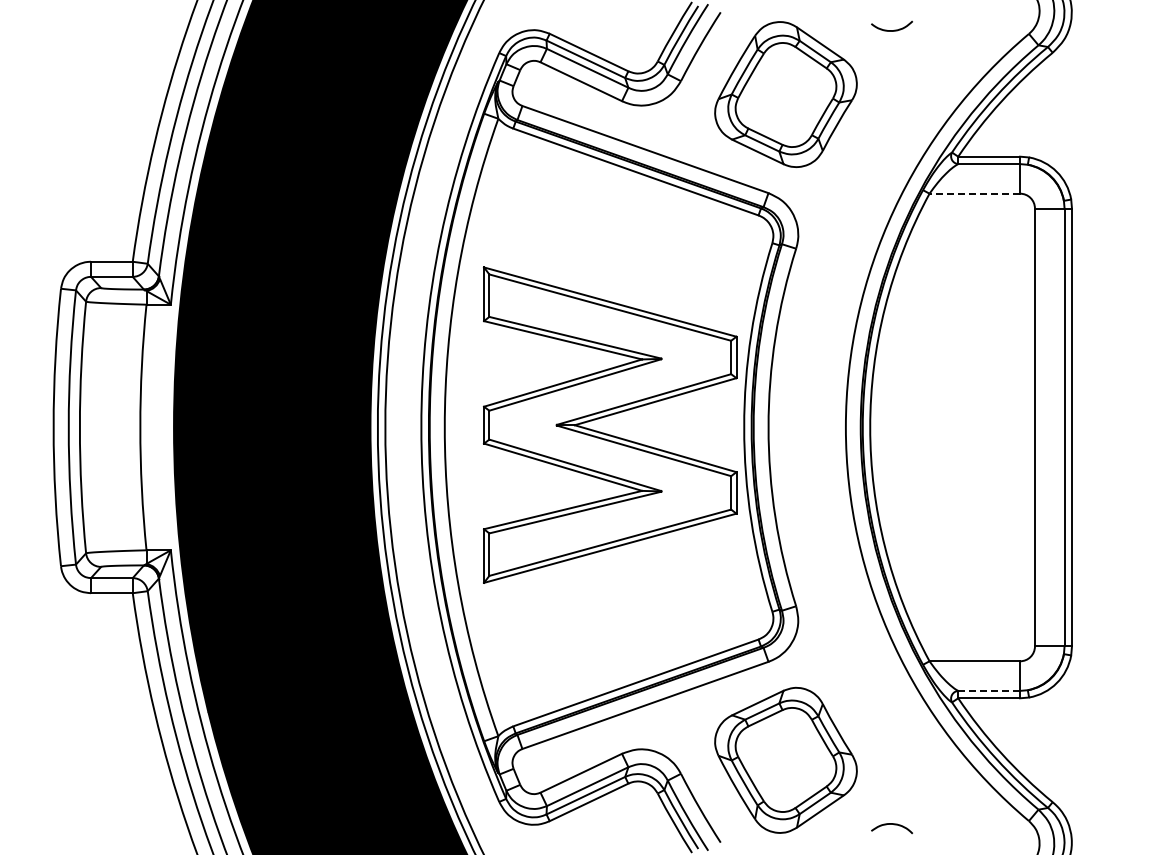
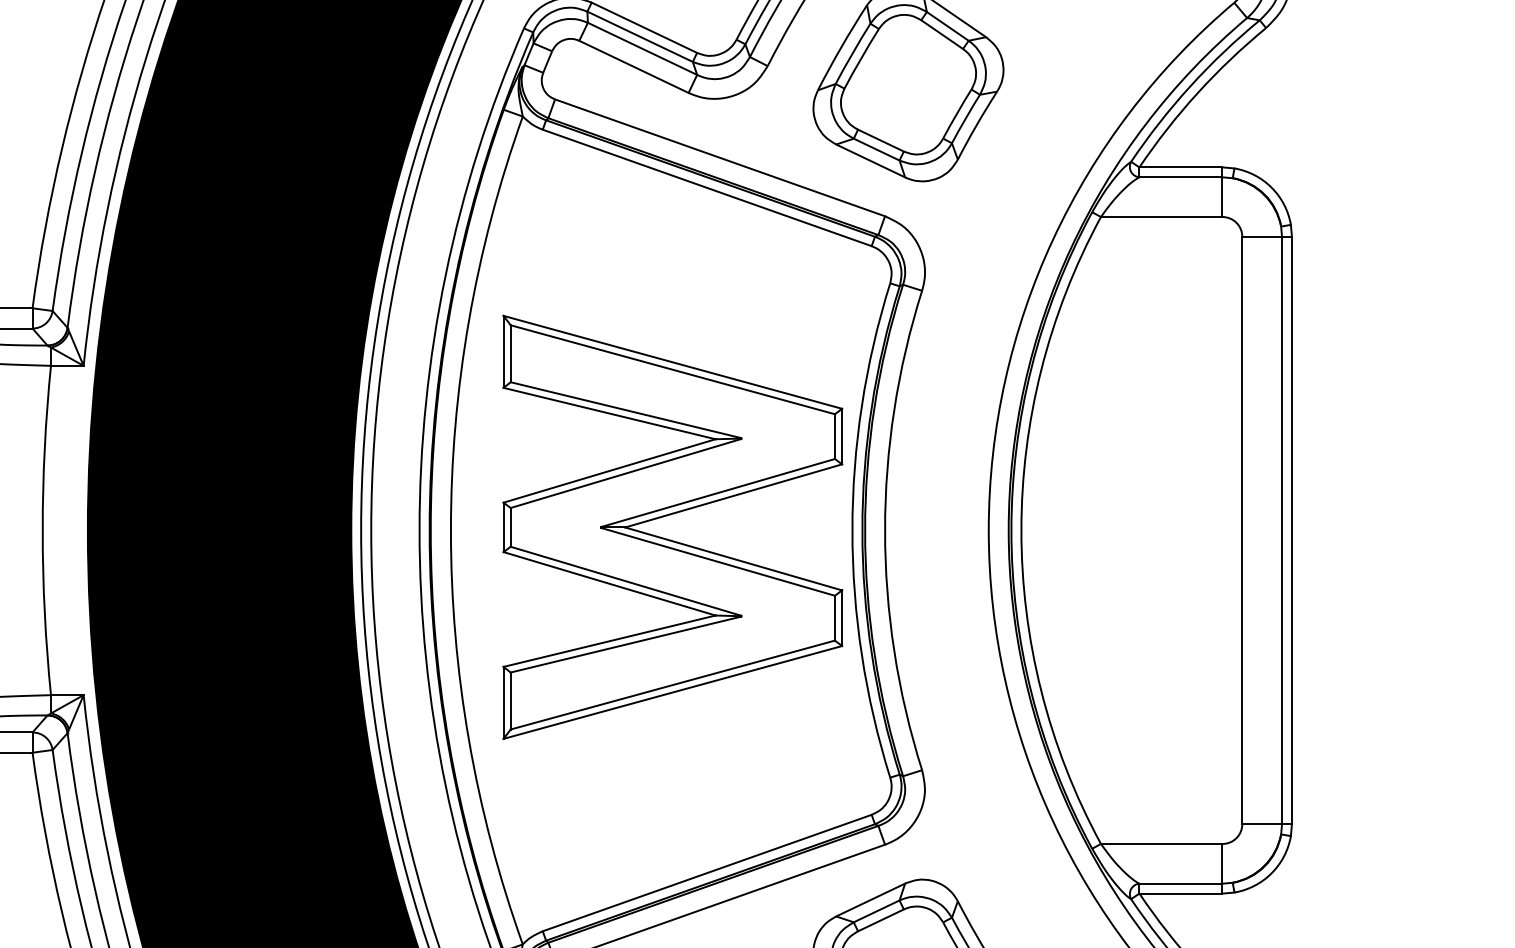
line: (974, 193) -> (1161, 216), dashed -> solid
line: (989, 690) -> (1181, 883), dashed -> solid

